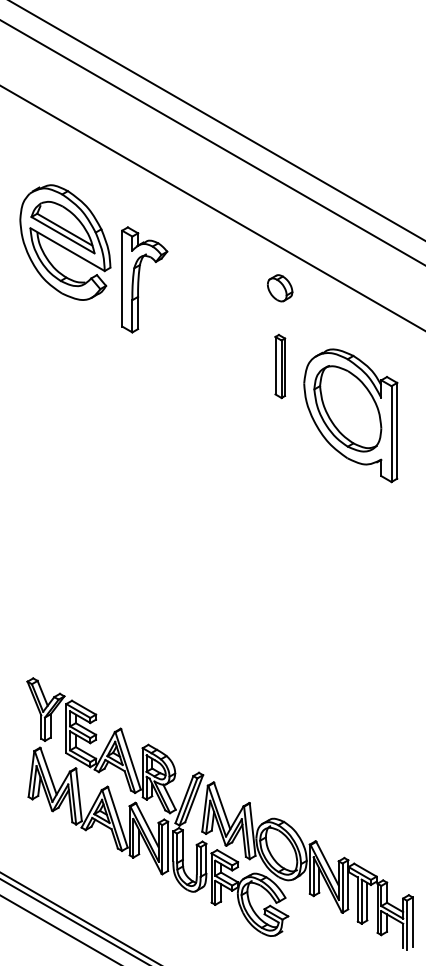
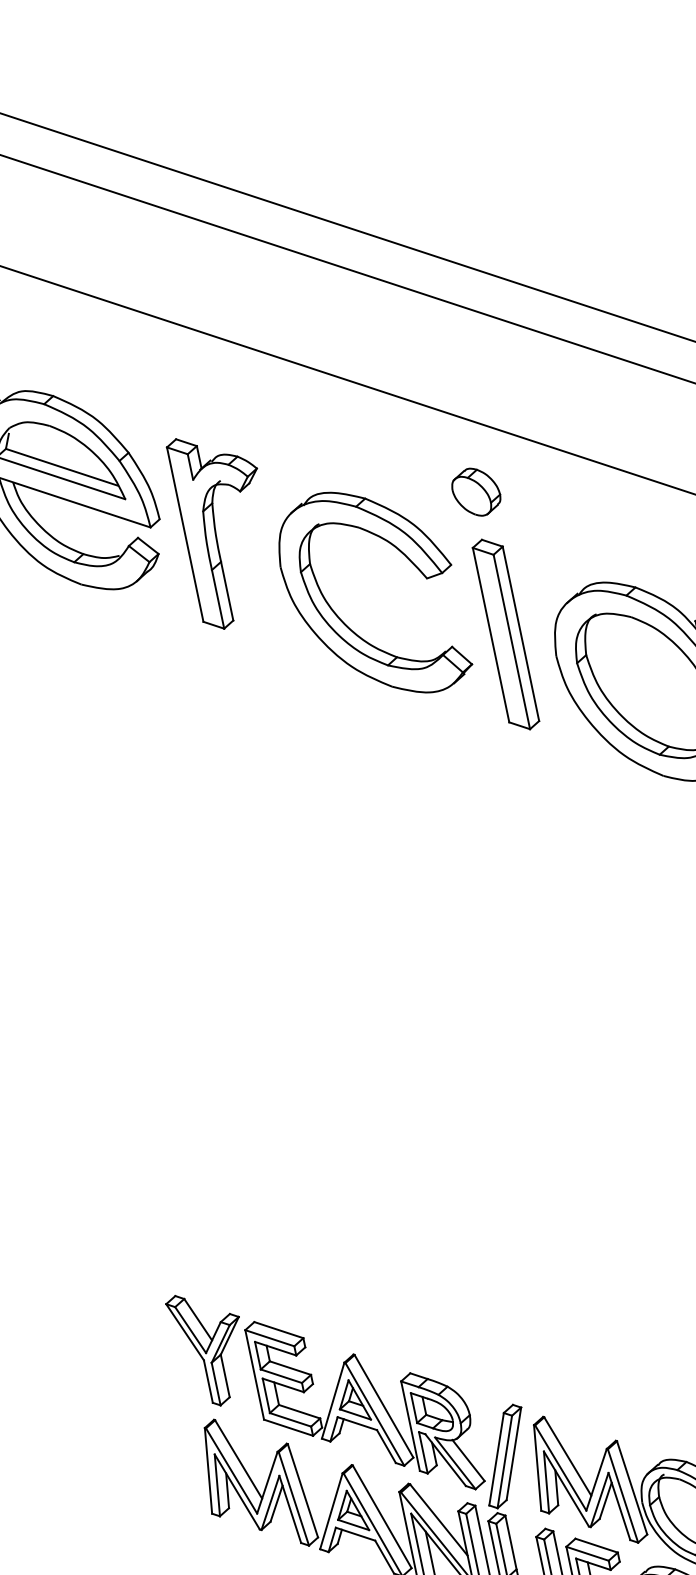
part: (195, 339) -> (341, 617), added
part: (280, 366) -> (506, 634), size x1.67

